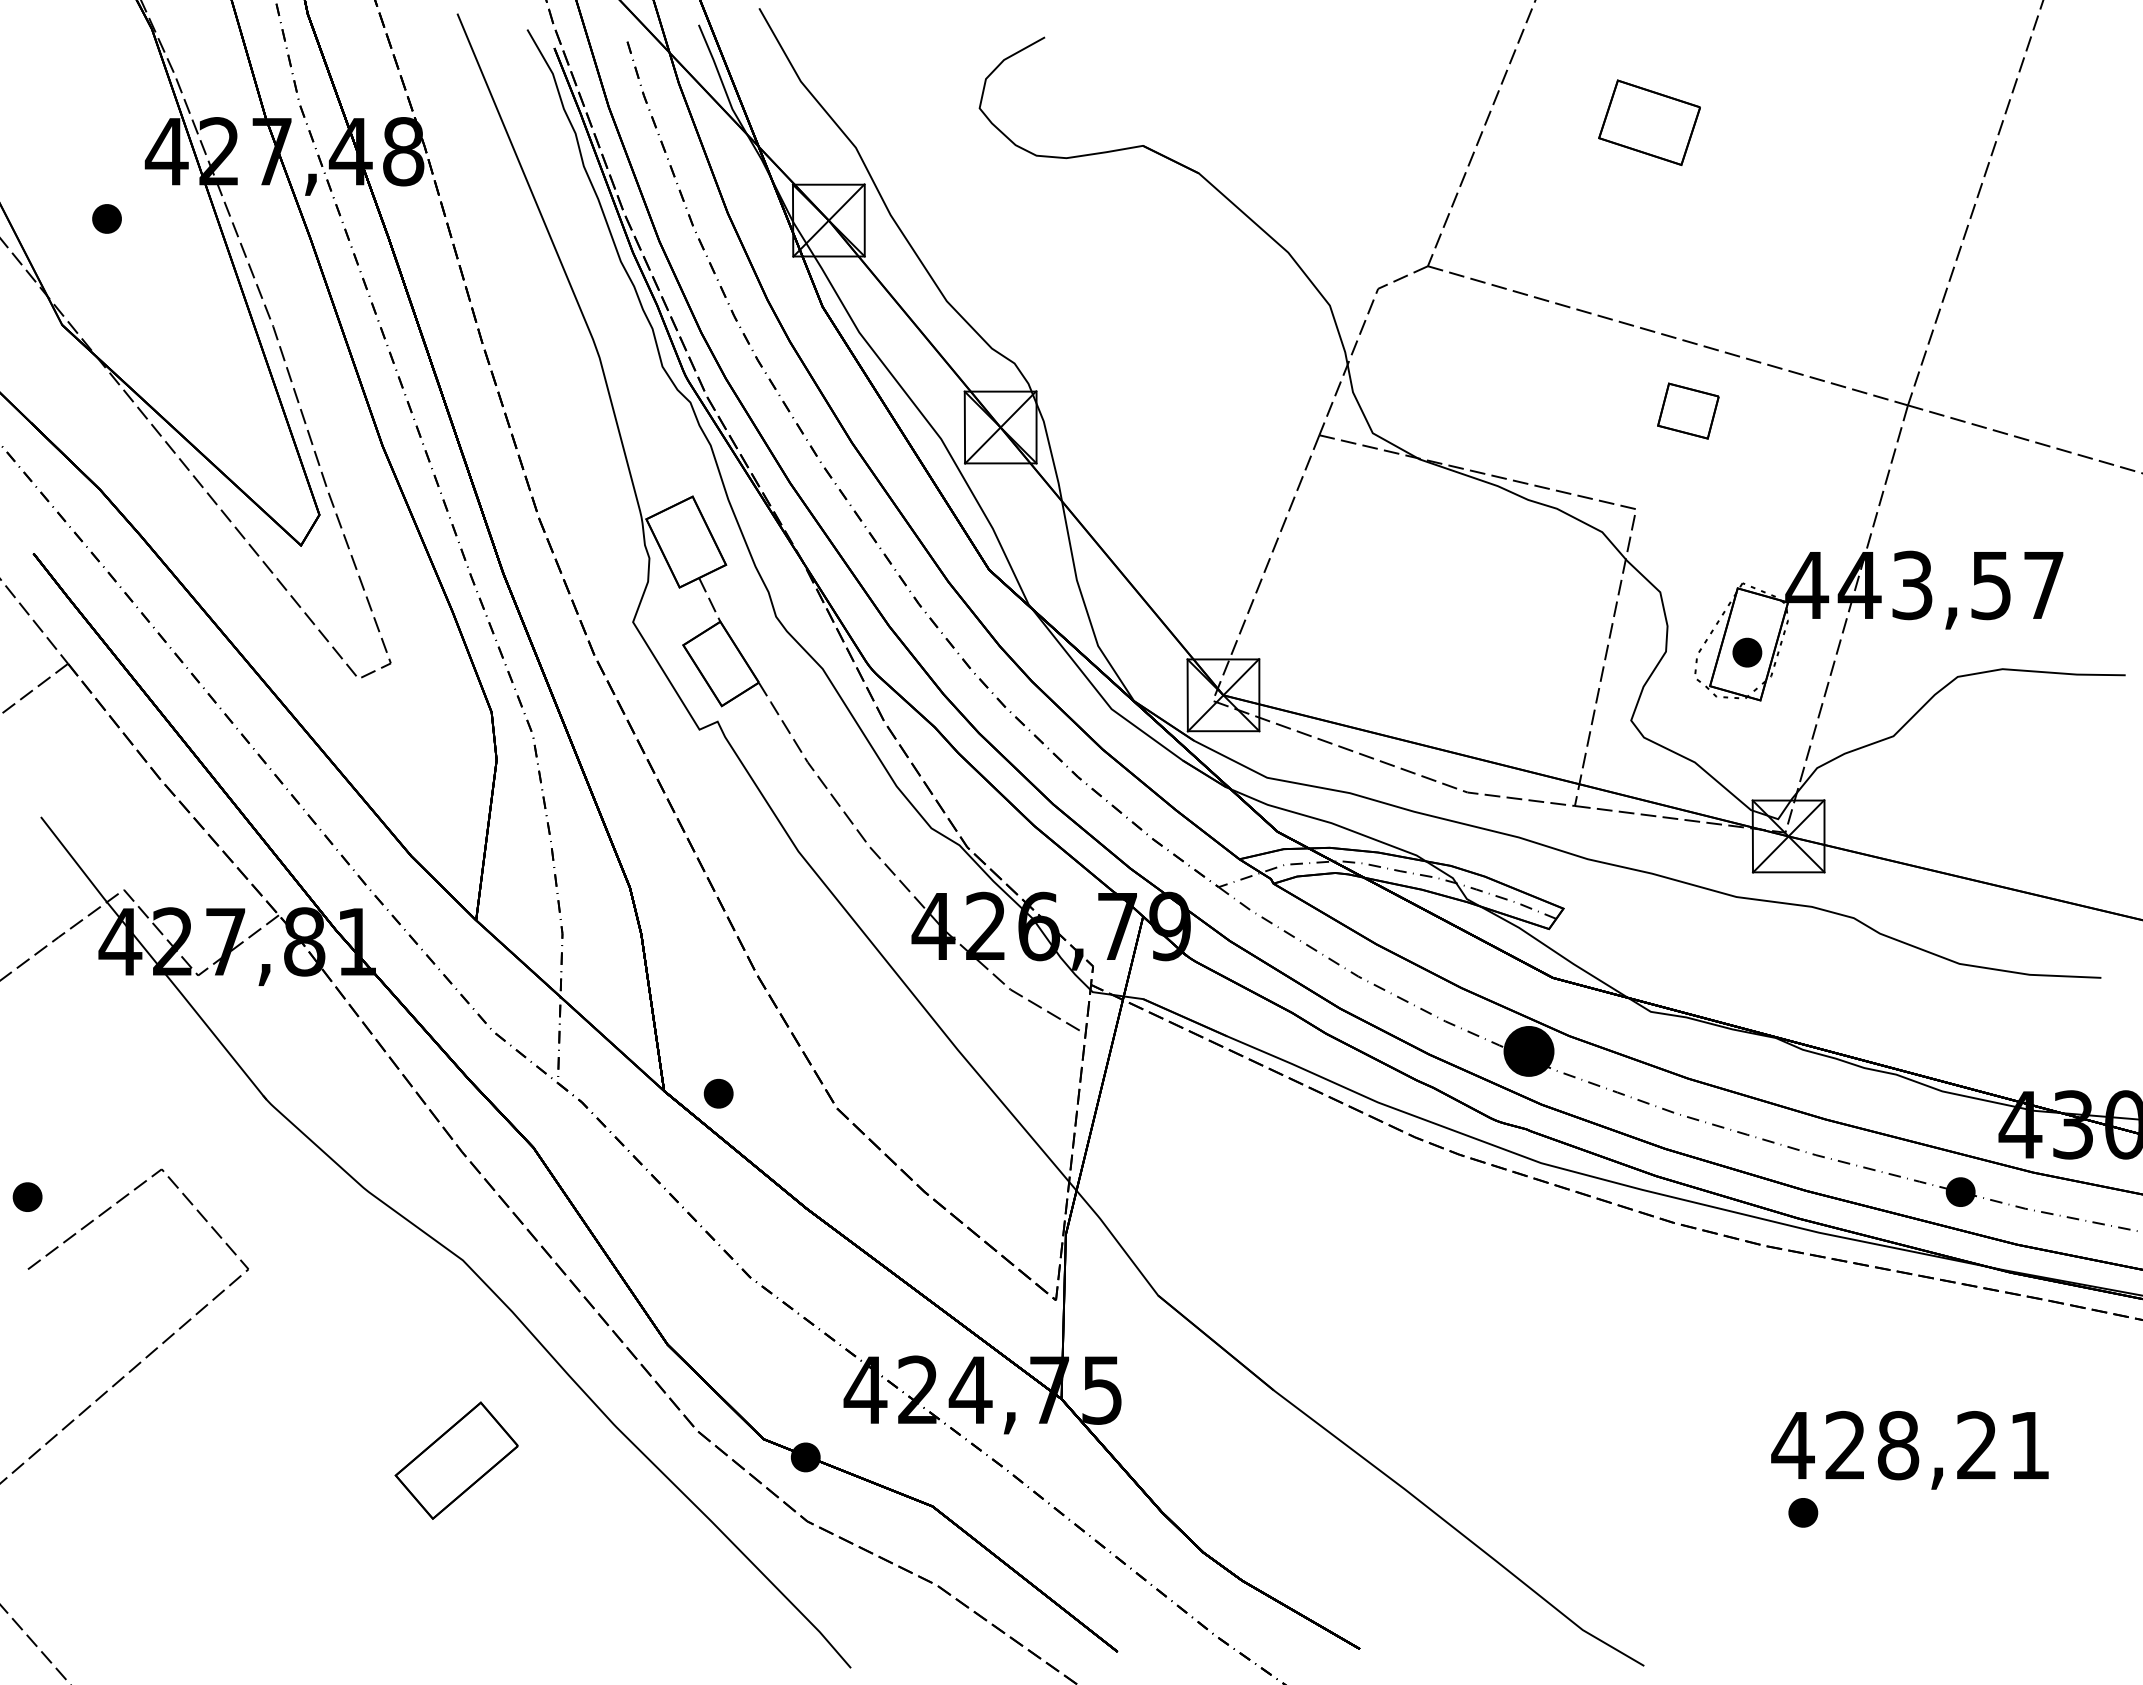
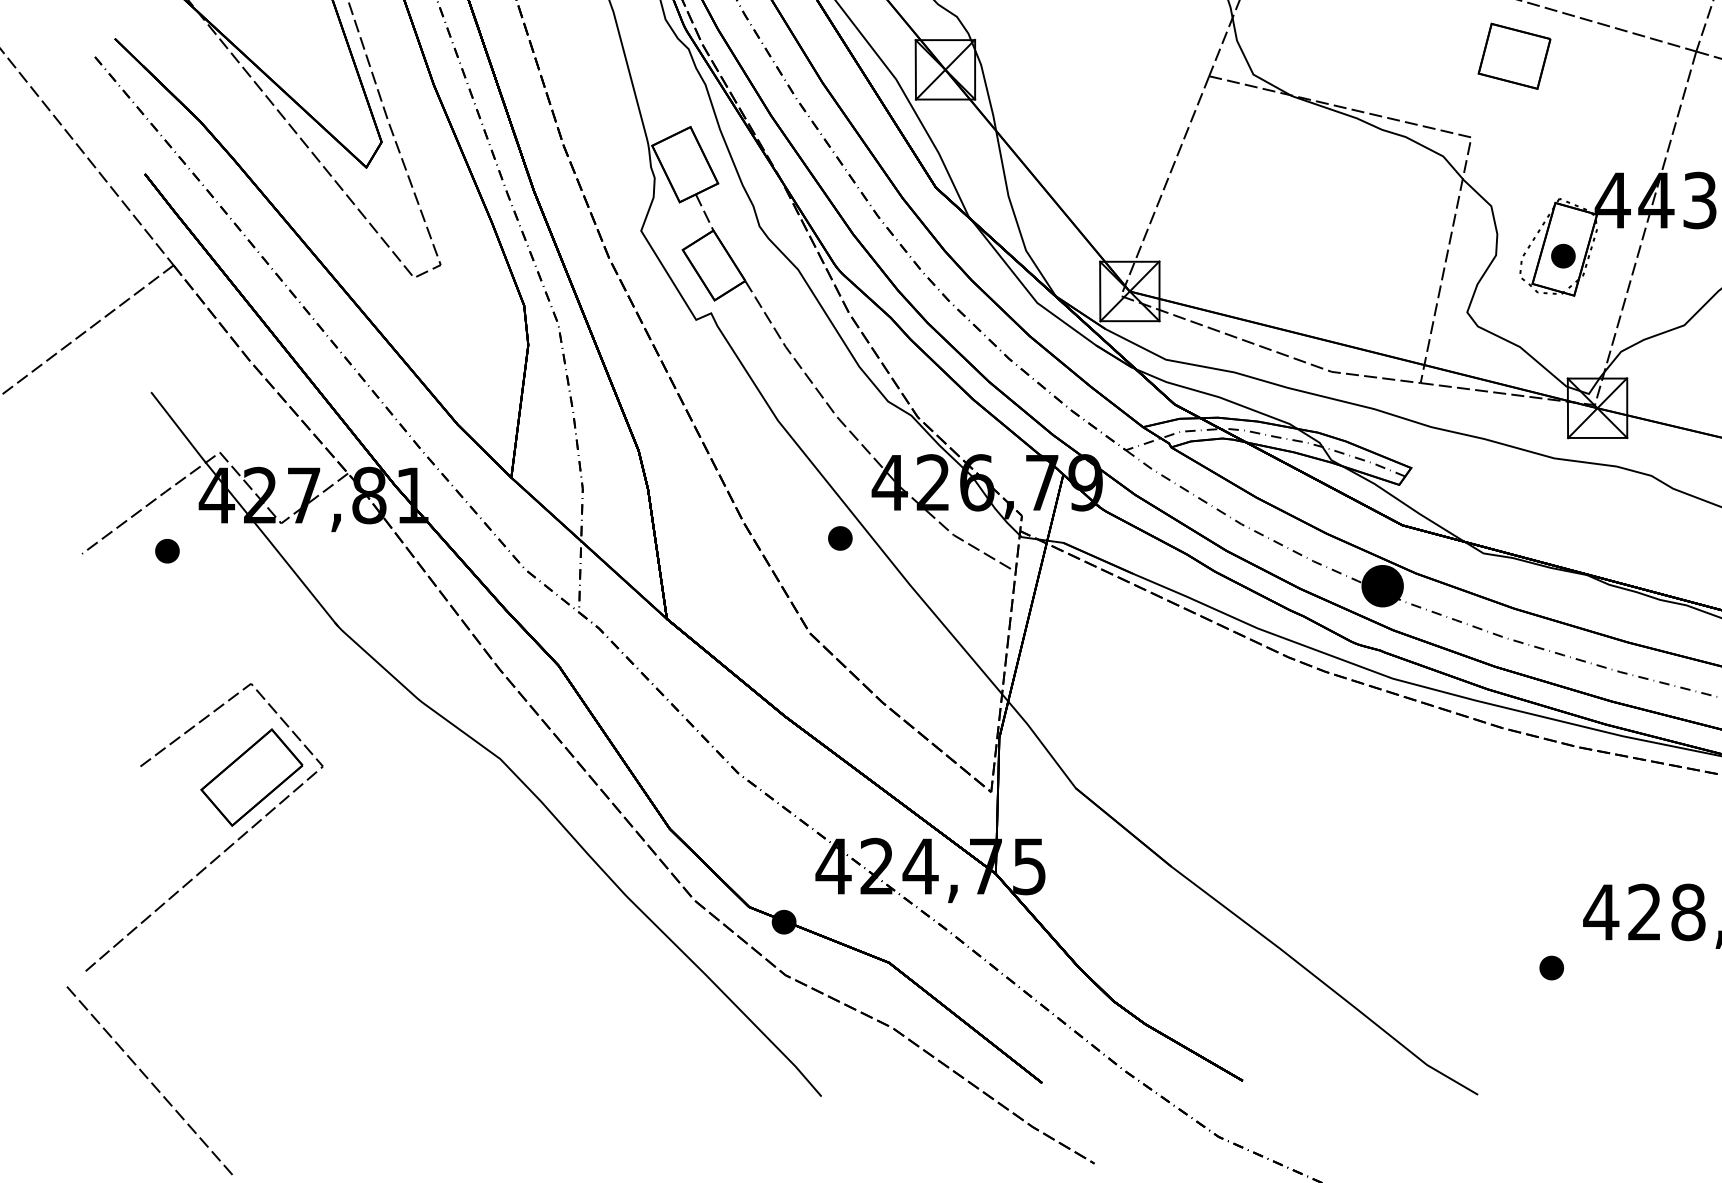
part: (1688, 410) -> (1514, 55), size x1.43
part: (718, 1093) -> (840, 538), moved
part: (27, 1196) -> (167, 550), moved
part: (456, 1460) -> (251, 777), moved
part: (1803, 1512) -> (1551, 967), moved

